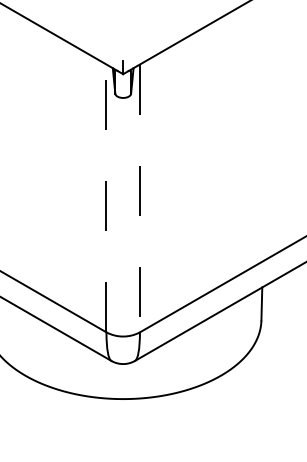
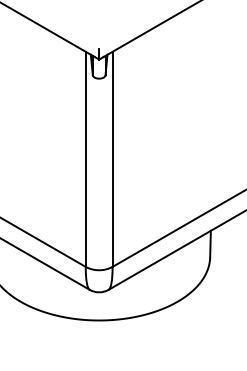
line: (106, 198) -> (85, 159), dashed -> solid
line: (139, 198) -> (112, 159), dashed -> solid

